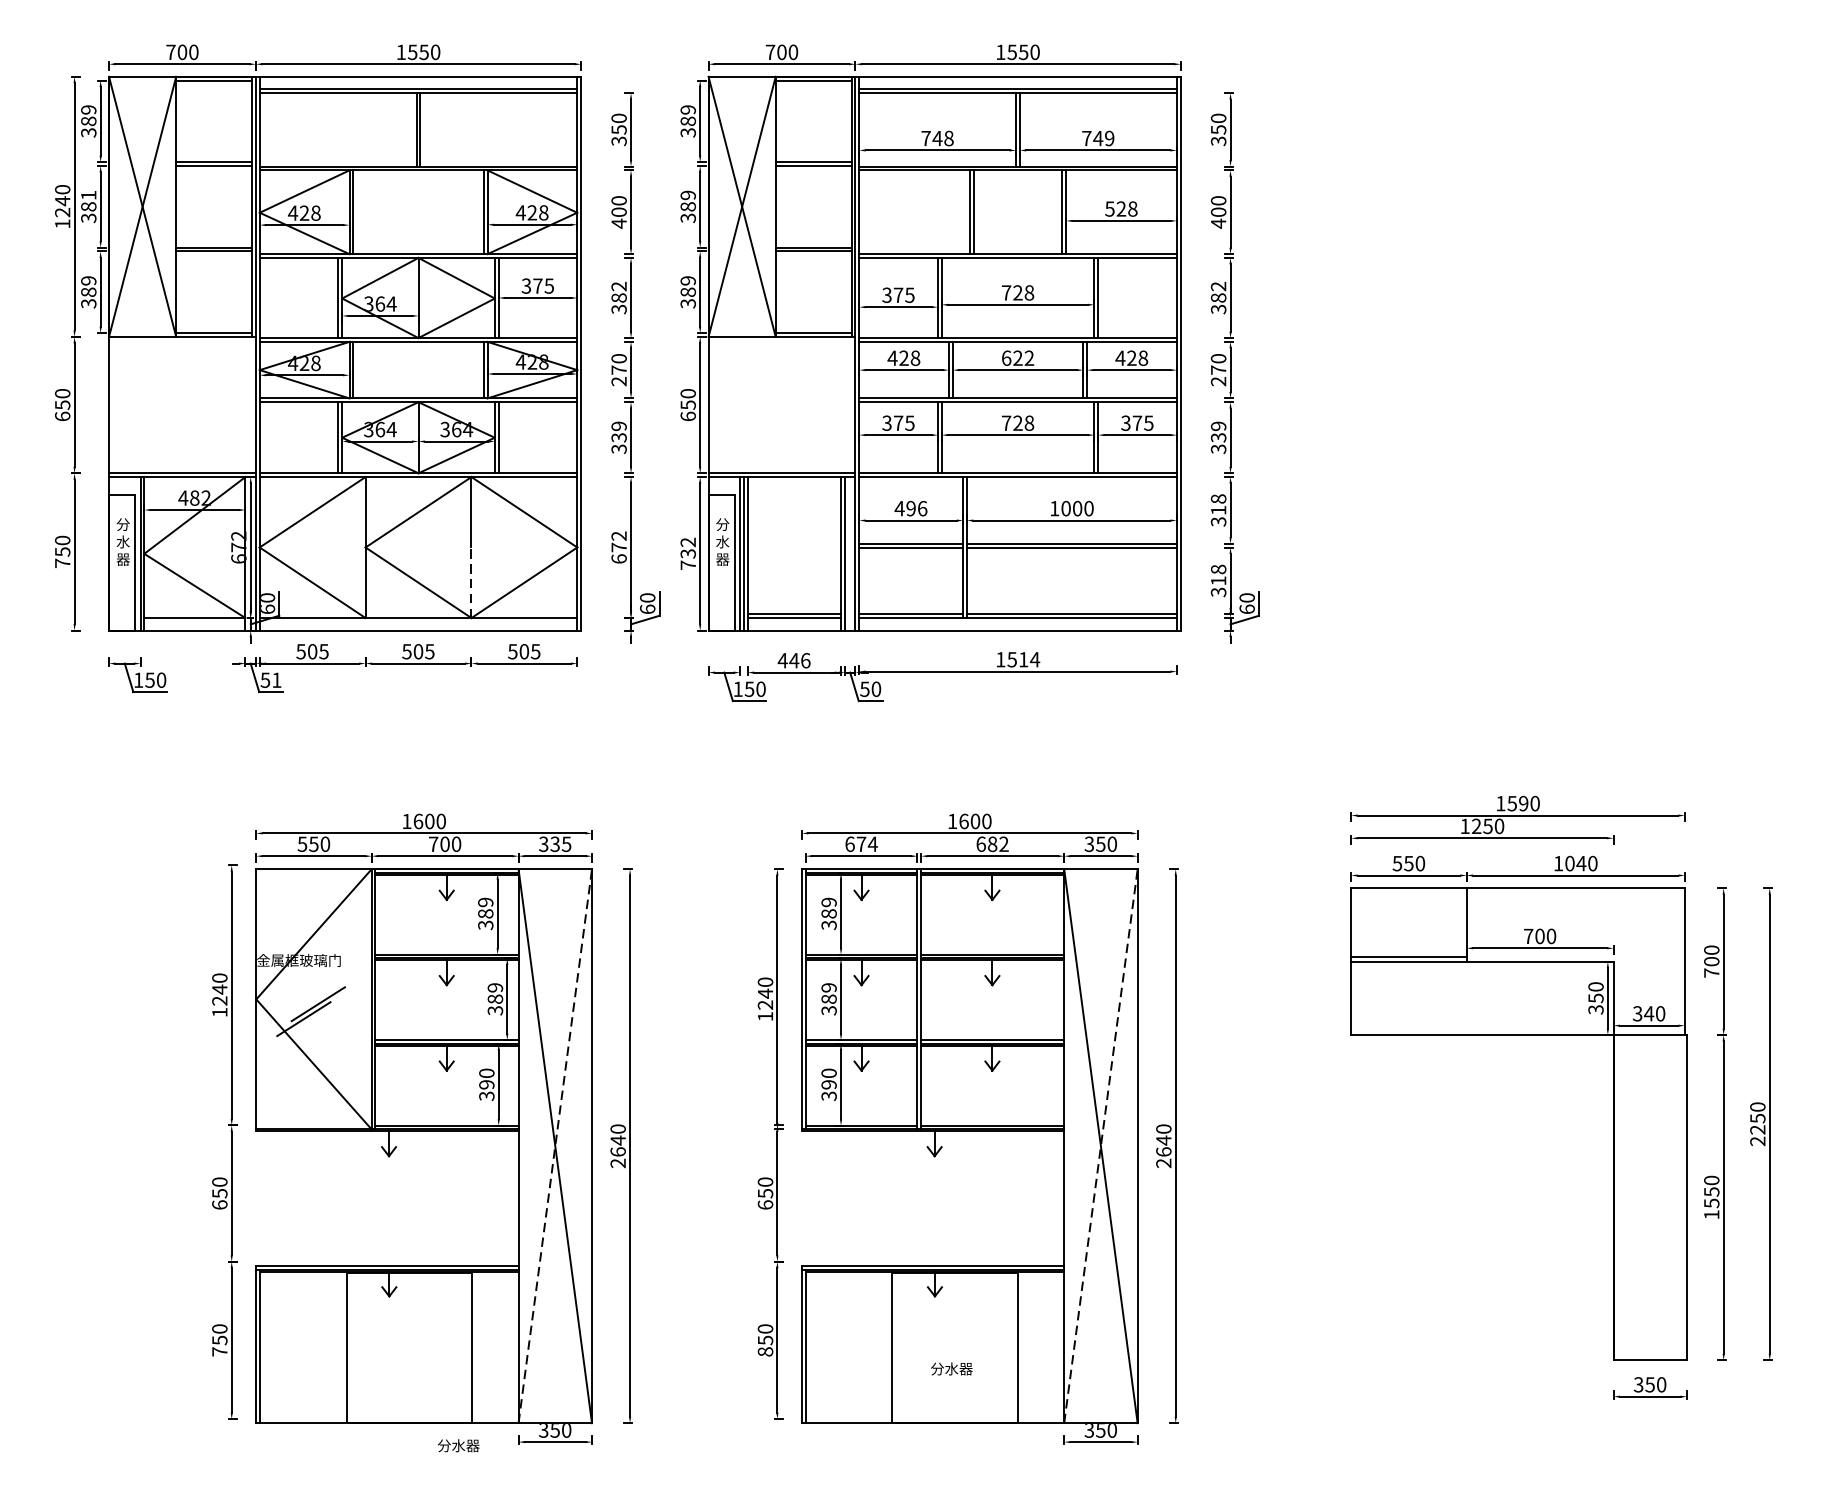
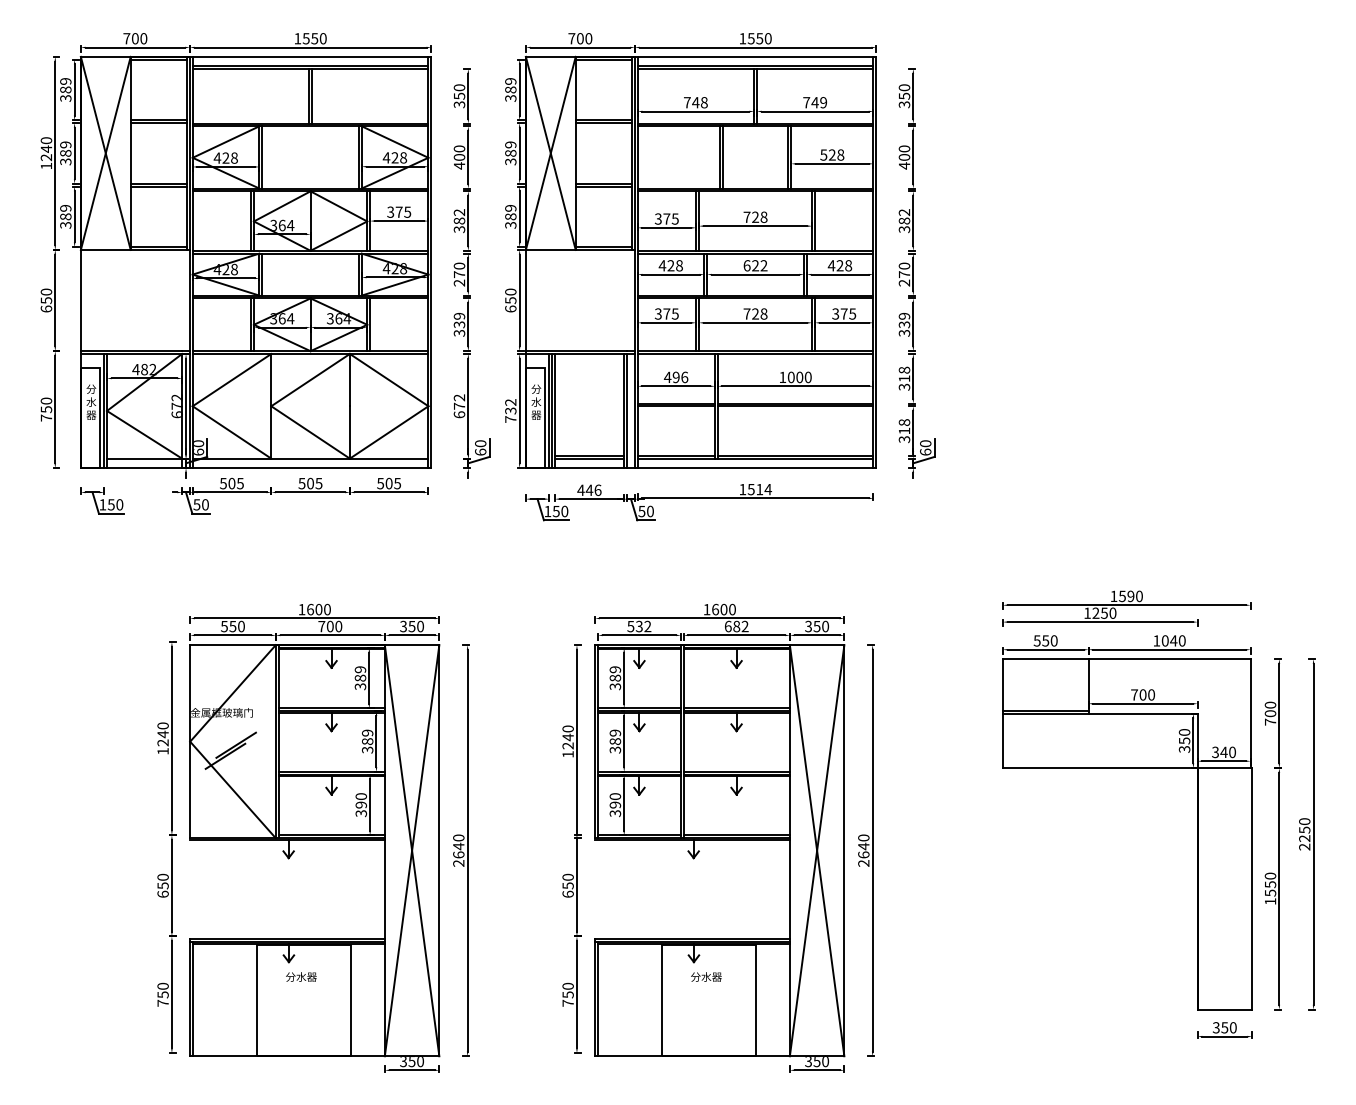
text: (88, 194) -> (65, 144), 381 -> 389
line: (470, 581) -> (349, 431), dashed -> solid
text: (276, 679) -> (205, 504), 51 -> 50
text: (561, 844) -> (416, 626), 335 -> 350
text: (861, 844) -> (639, 626), 674 -> 532
line: (555, 1145) -> (412, 850), dashed -> solid
line: (1101, 1145) -> (817, 850), dashed -> solid
text: (764, 1350) -> (567, 1002), 850 -> 750
text: (951, 1368) -> (706, 976), moved
text: (458, 1445) -> (301, 976), moved

